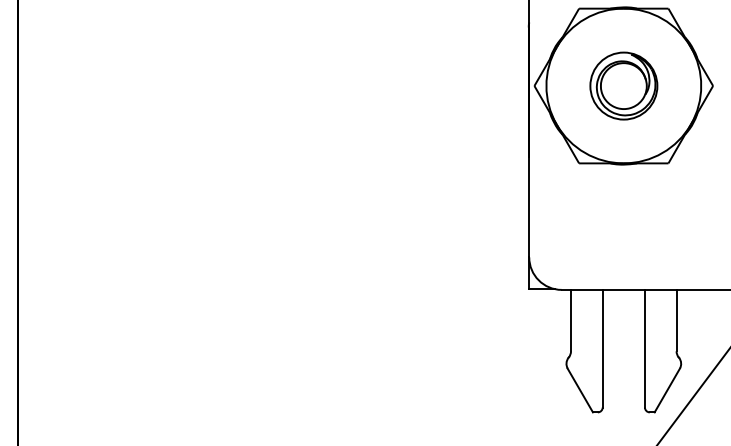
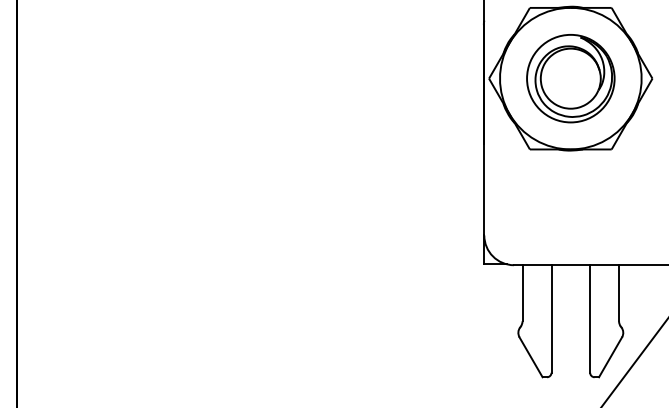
part: (623, 85) -> (570, 78), size x1.43

